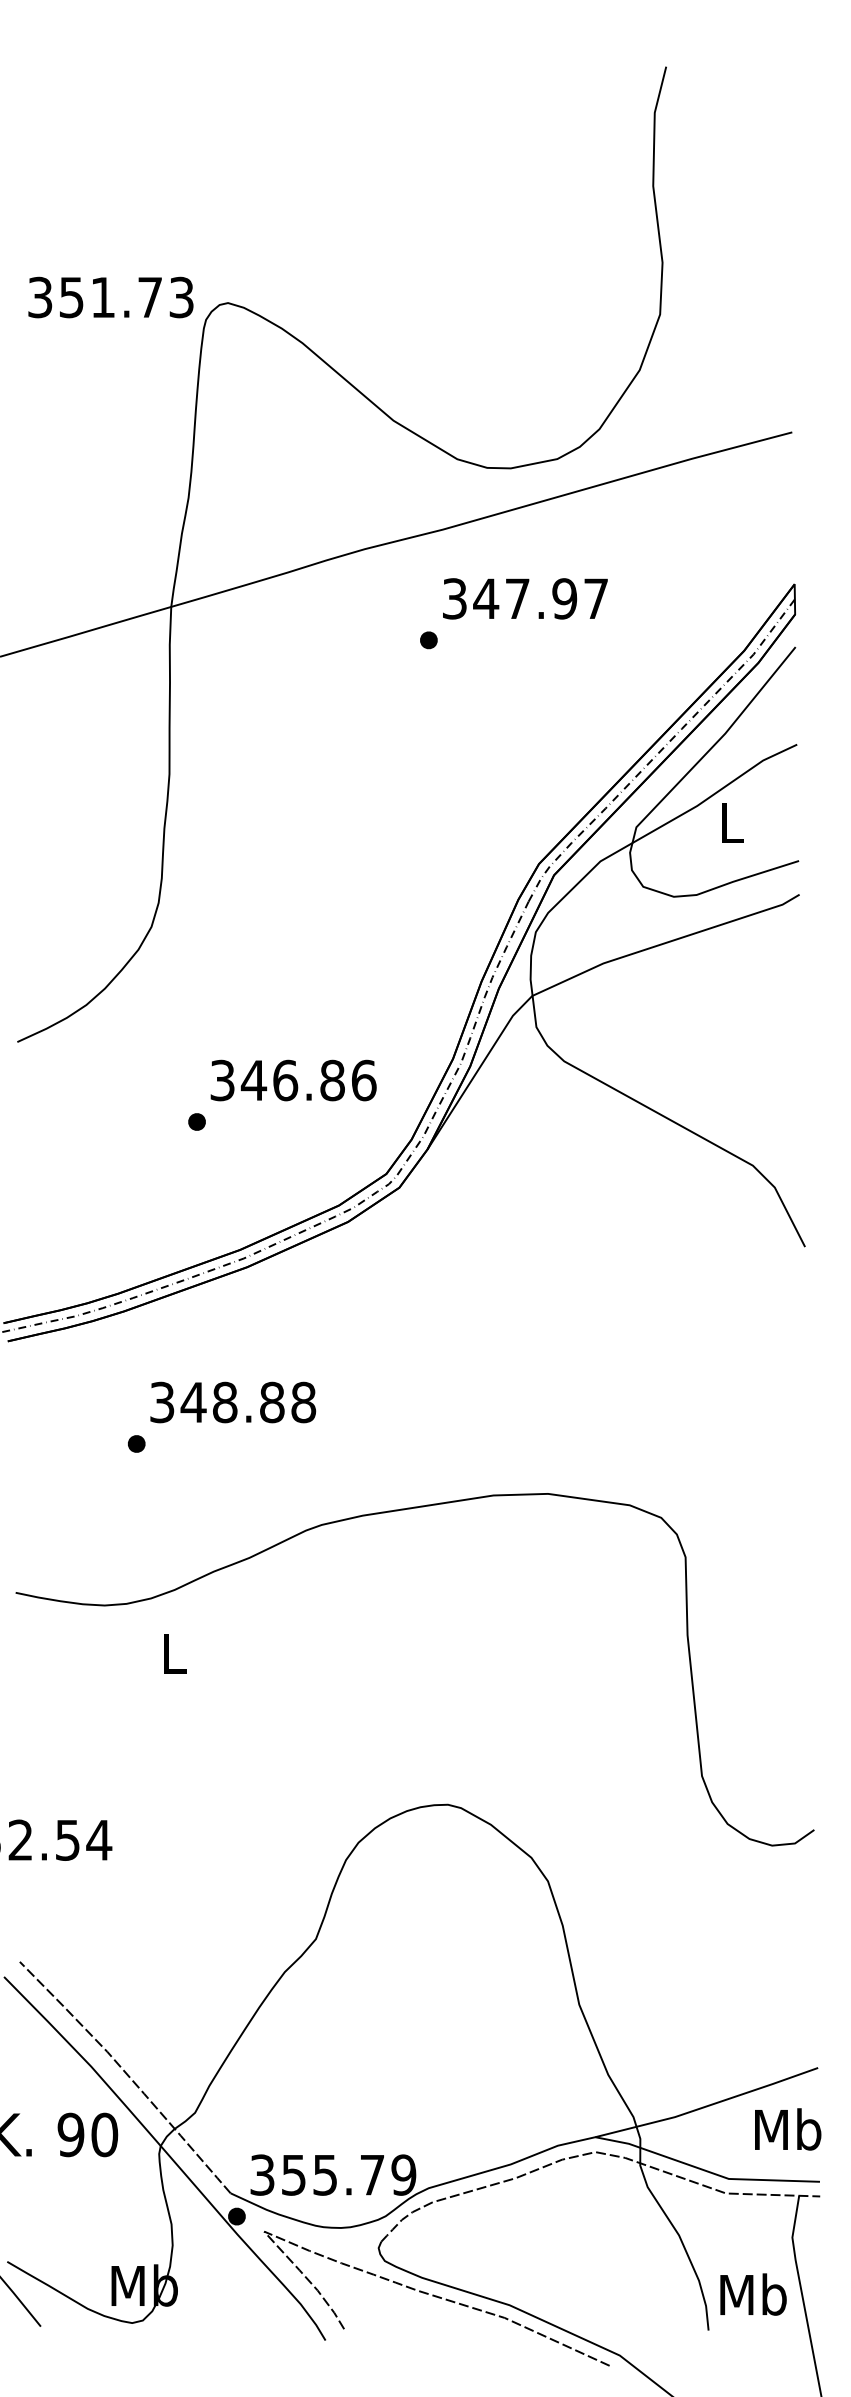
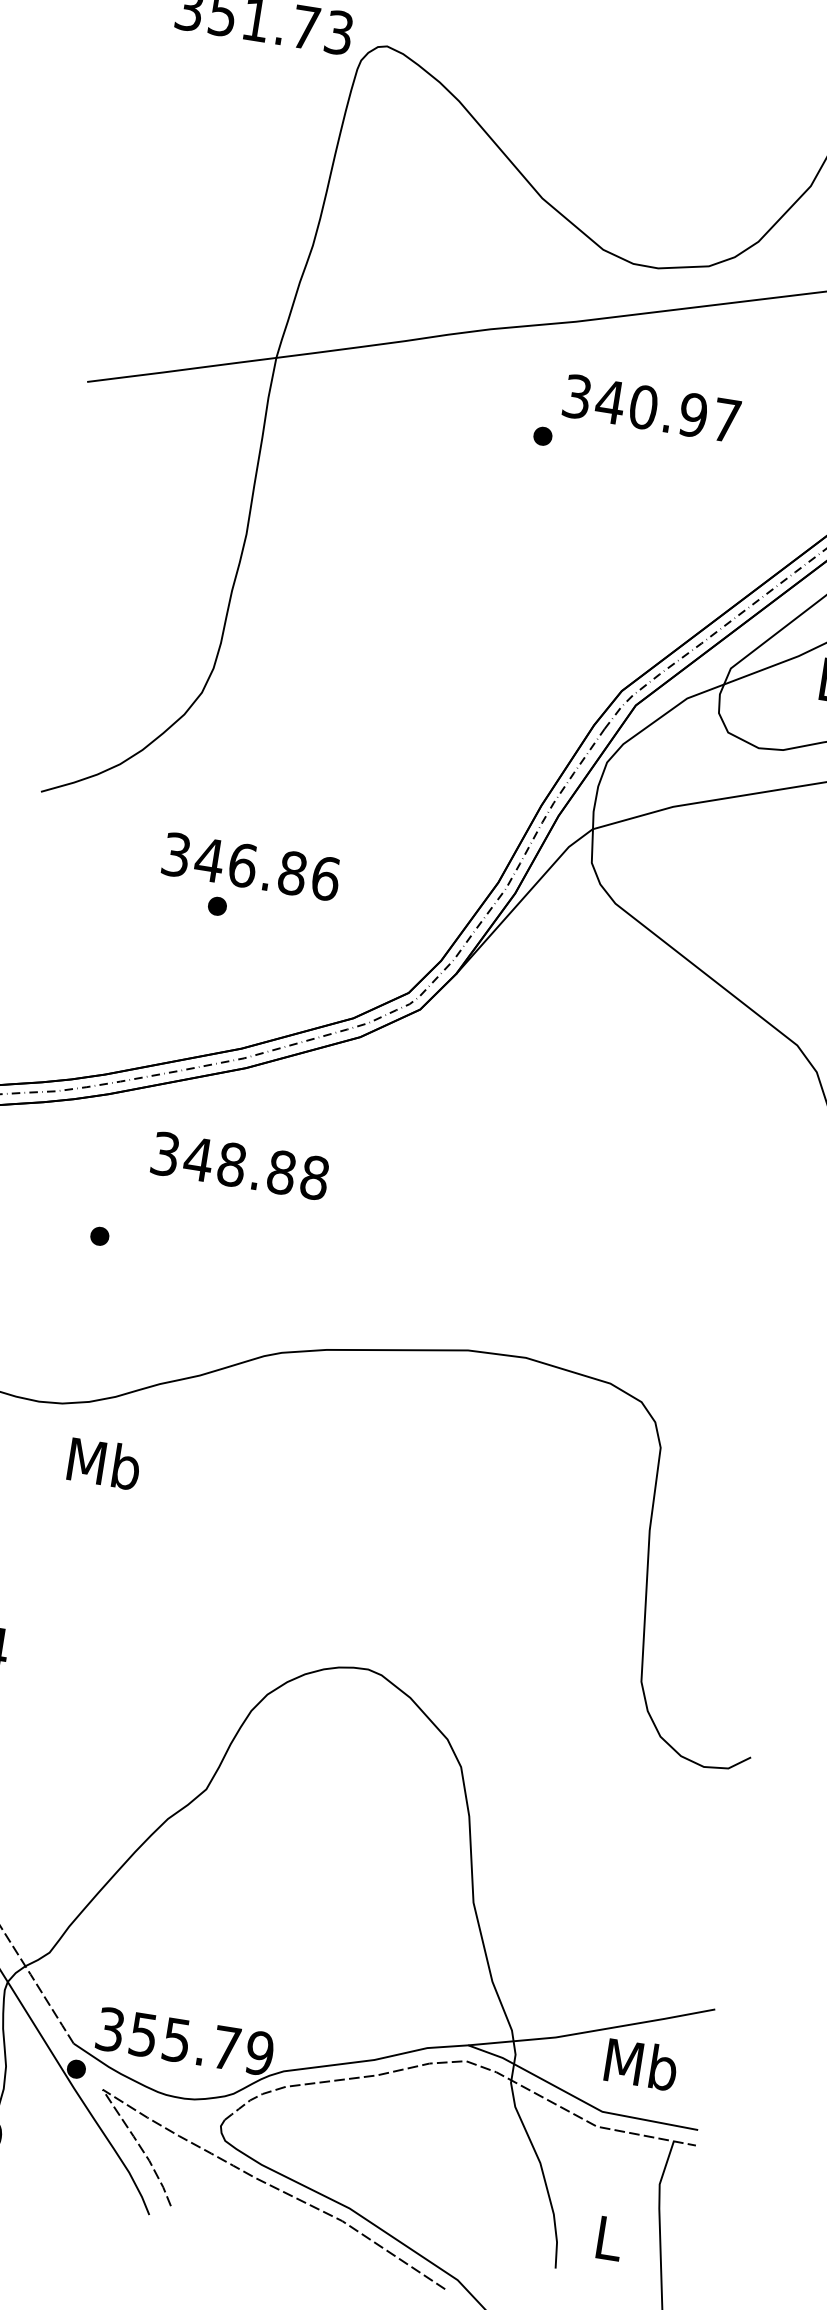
text: (517, 598) -> (643, 406), 347.97 -> 340.97
text: (293, 1080) -> (251, 866), moved
text: (233, 1402) -> (240, 1166), moved
text: (174, 1653) -> (104, 1463), L -> Mb
text: (788, 2129) -> (641, 2064), moved
text: (753, 2294) -> (609, 2237), Mb -> L

